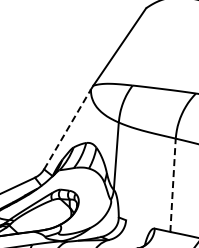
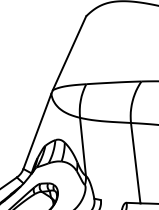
line: (67, 129) -> (37, 131), dashed -> solid
line: (173, 185) -> (136, 163), dashed -> solid

